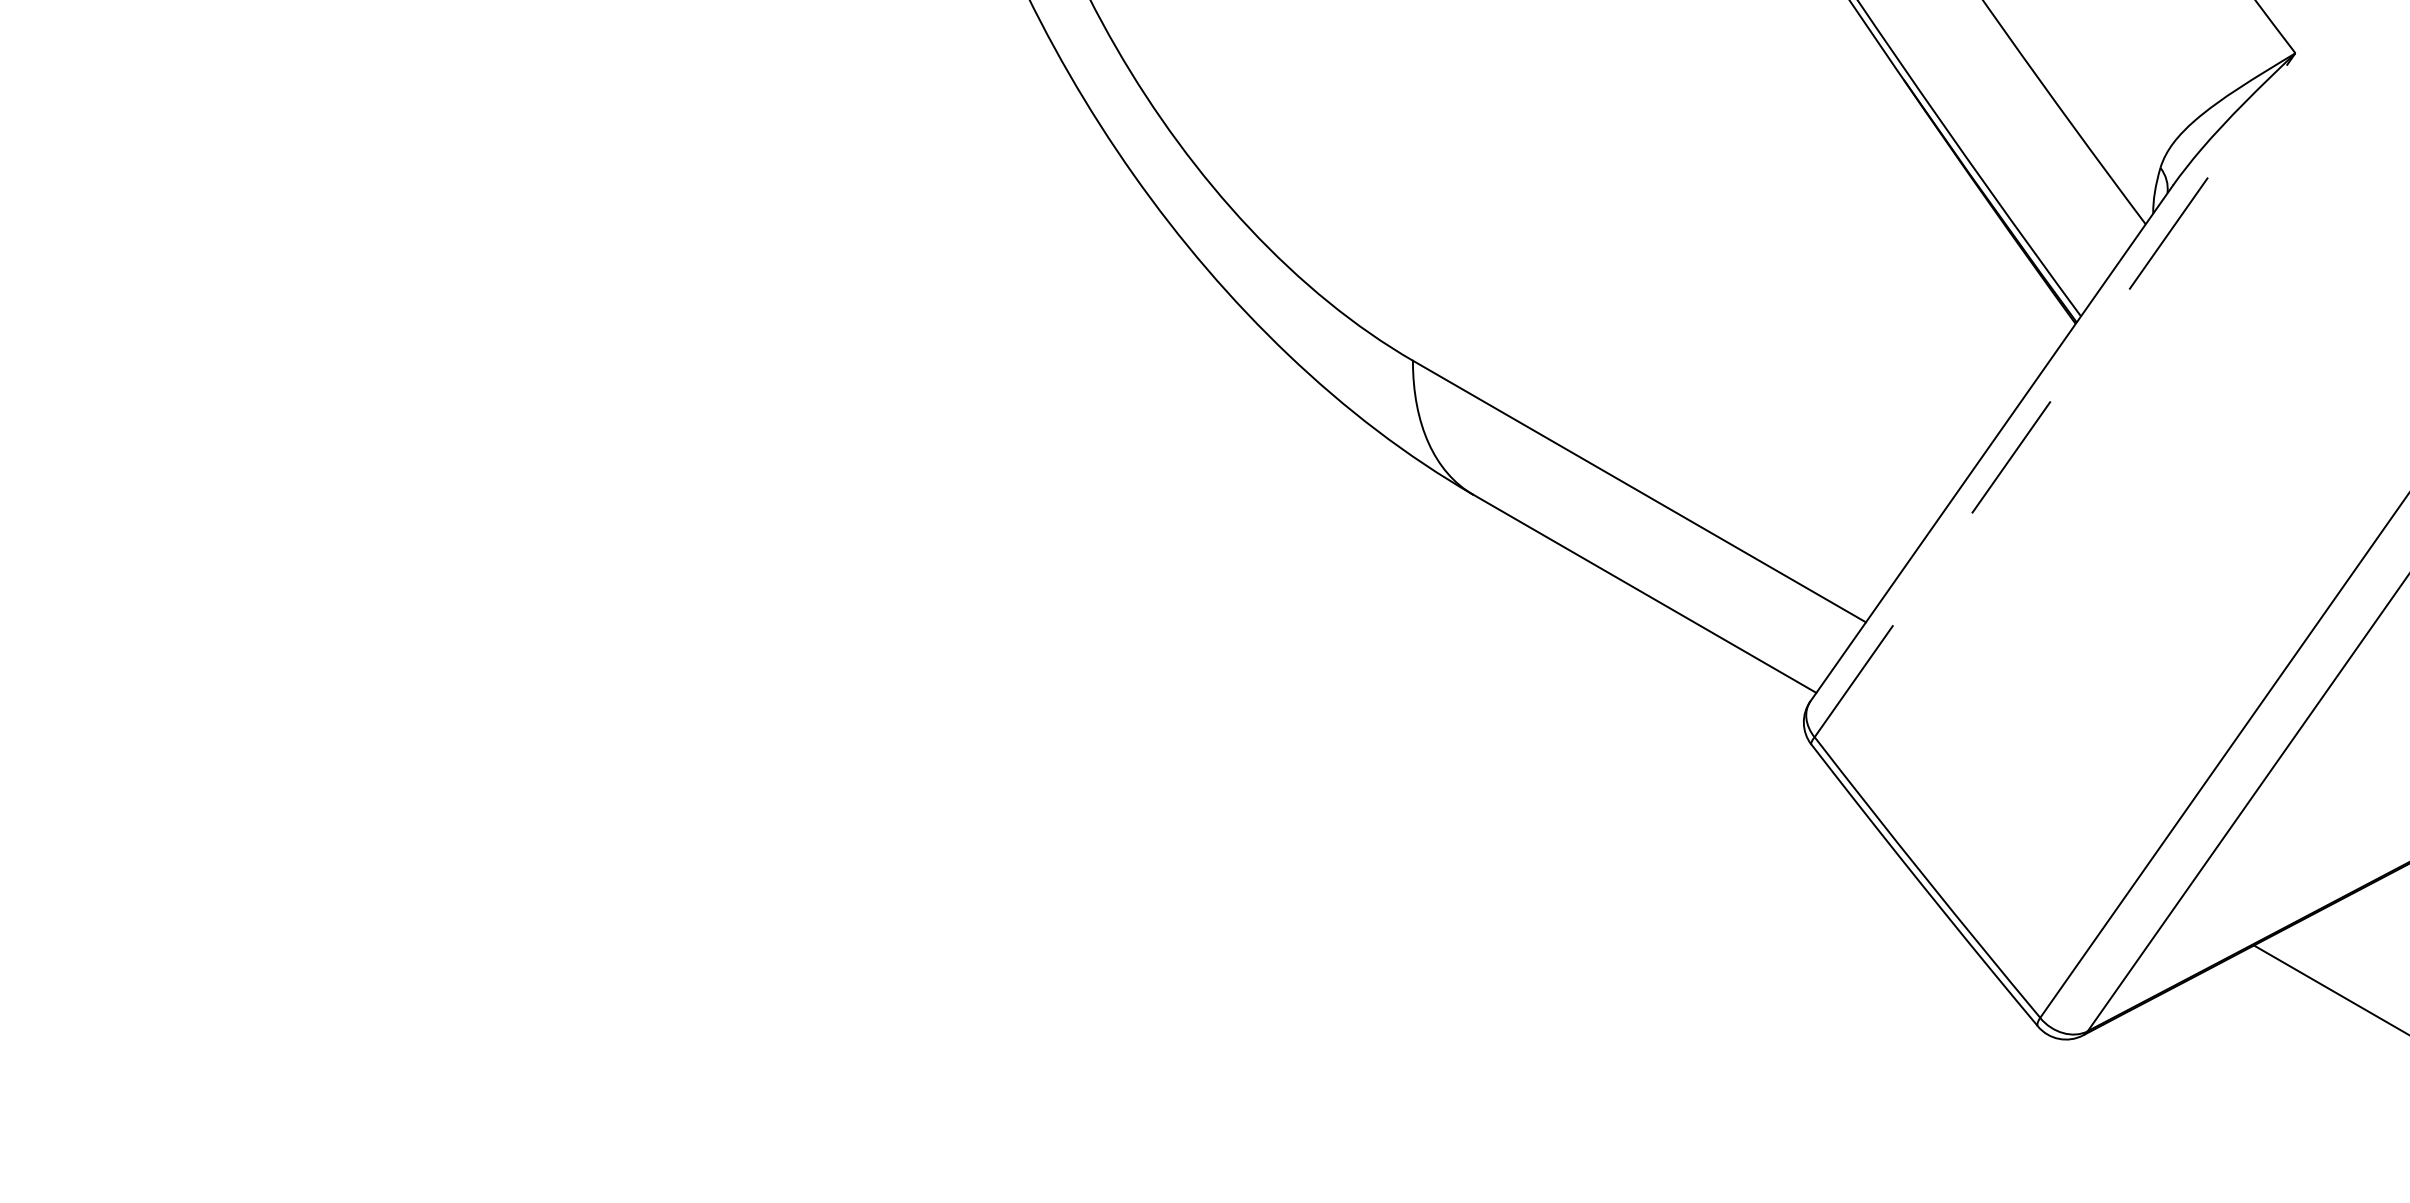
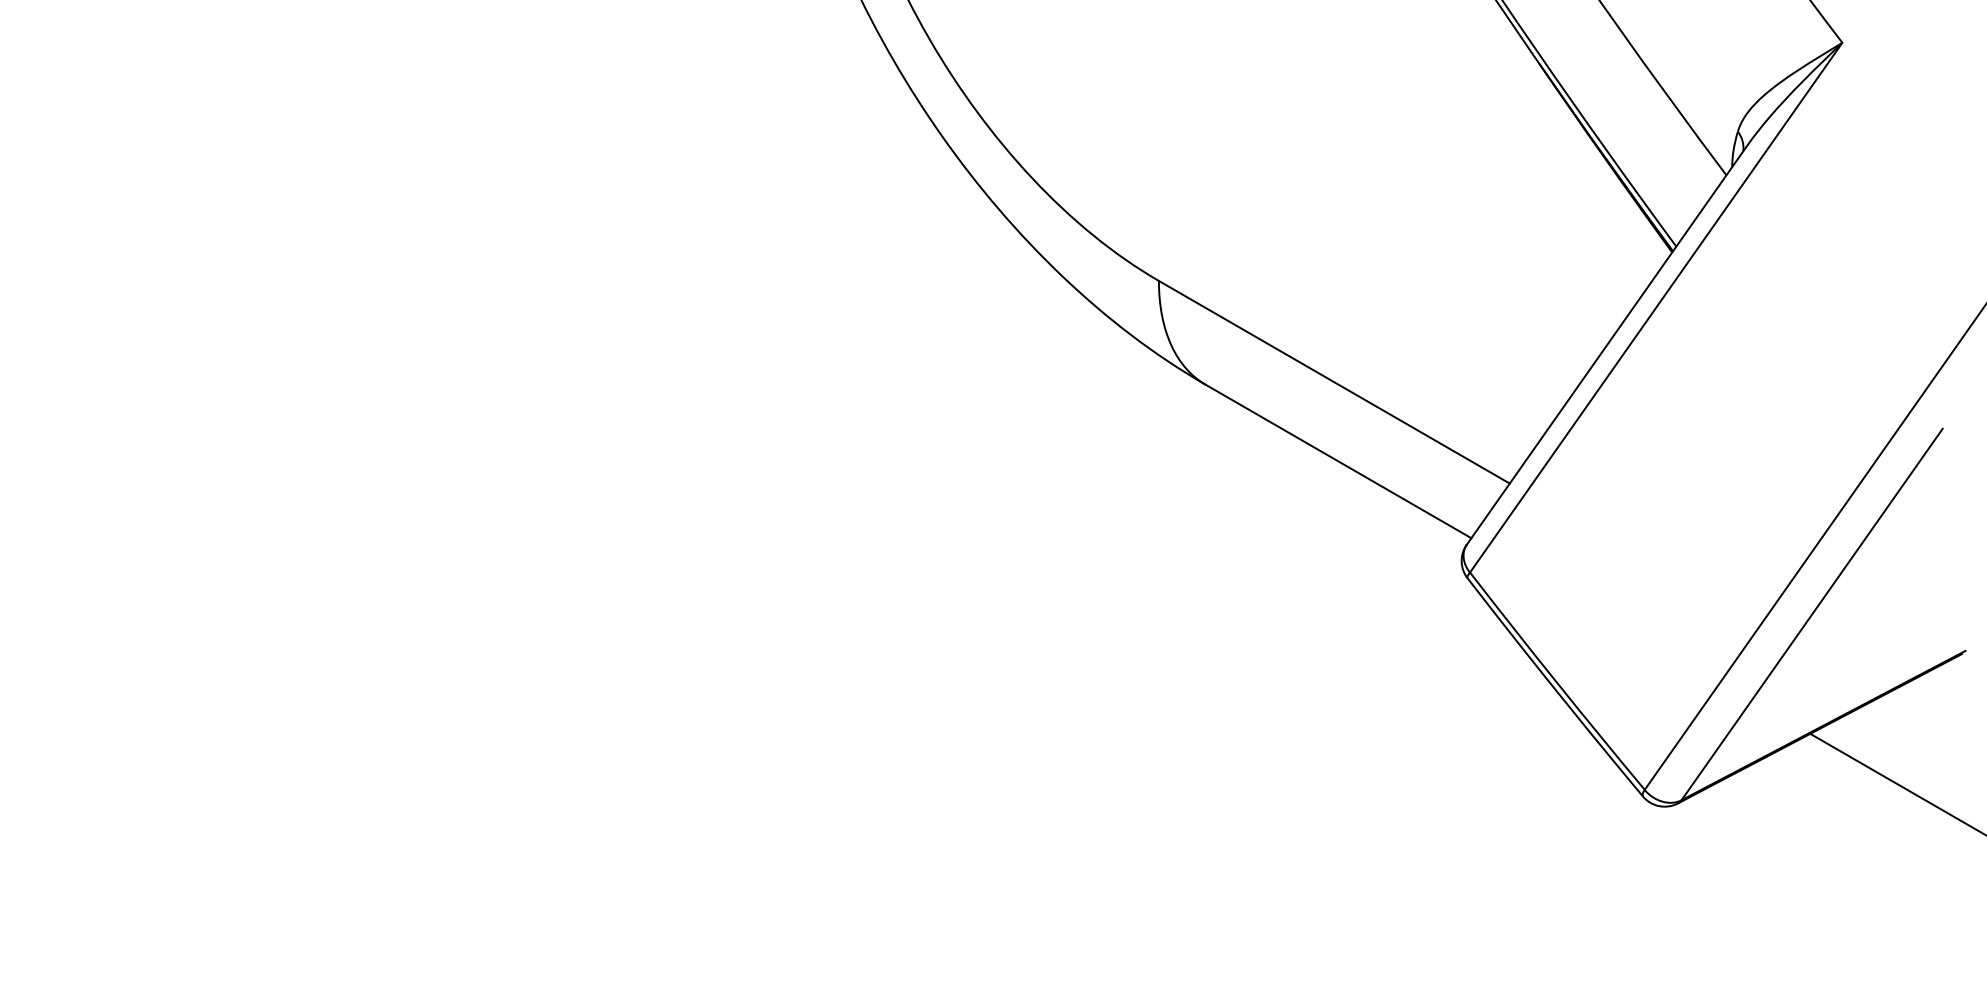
line: (2055, 394) -> (1656, 307), dashed -> solid

